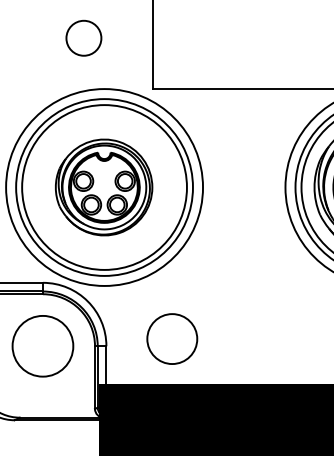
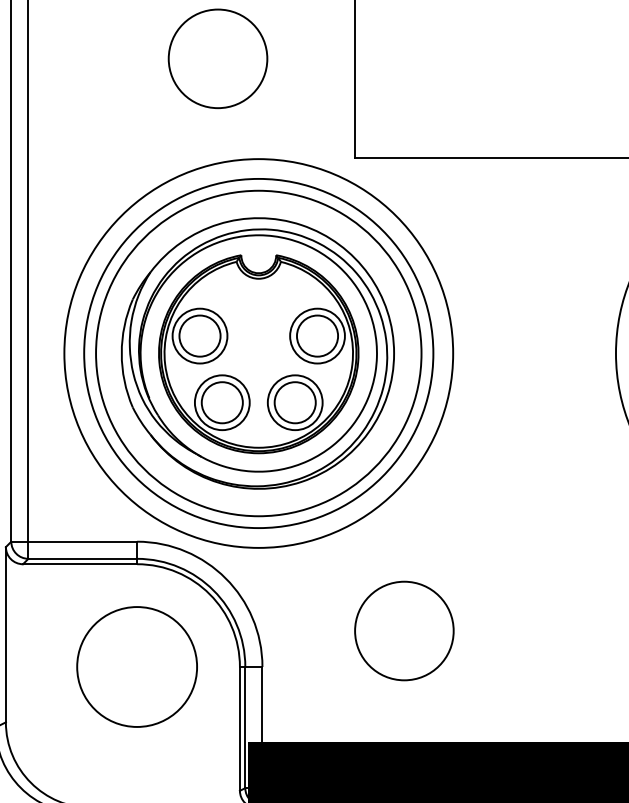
circle: (83, 38) -> (217, 59), size x1.43
part: (103, 187) -> (256, 353), size x1.43
circle: (172, 338) -> (404, 629), moved

